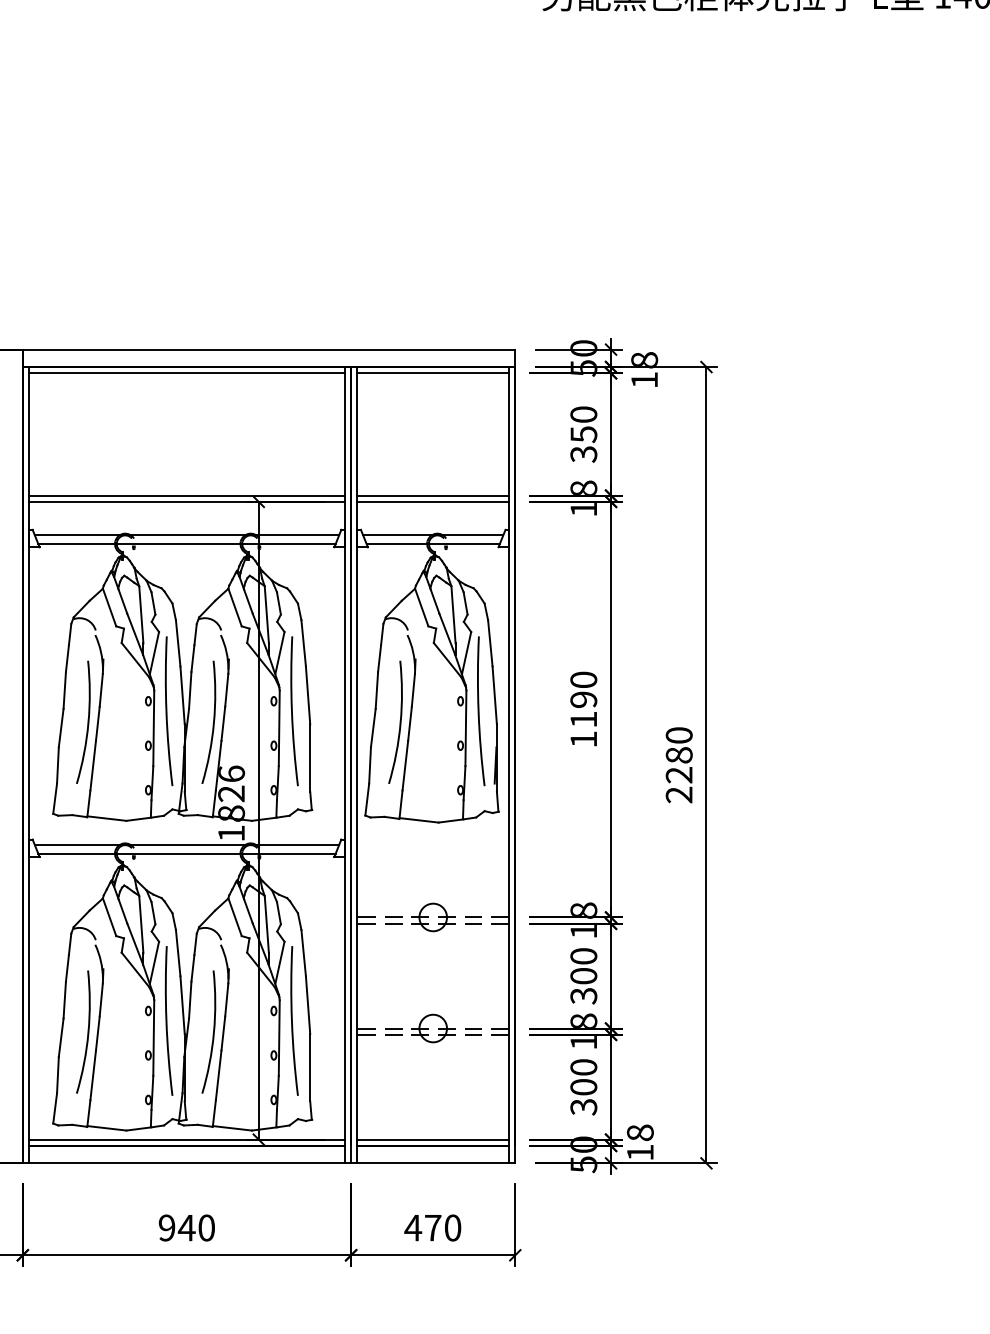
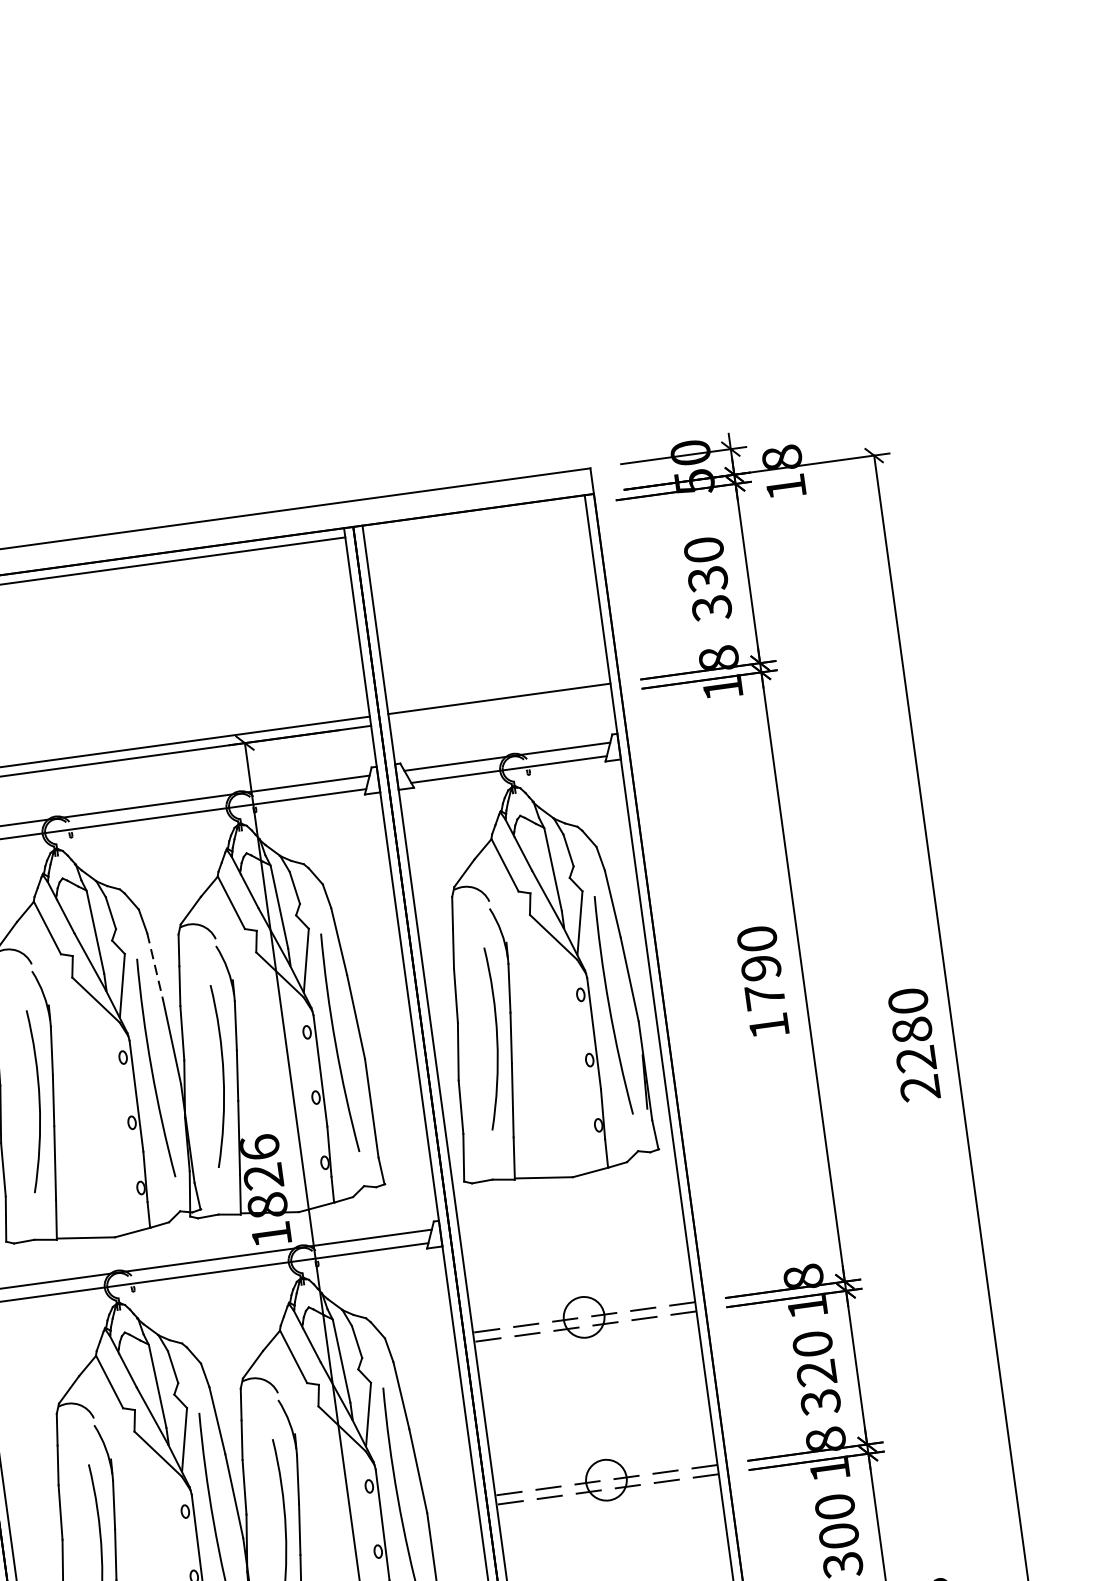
line: (433, 373) -> (475, 519), removed
text: (583, 434) -> (707, 579), 350 -> 330
line: (433, 501) -> (501, 707), removed
line: (178, 643) -> (155, 966), solid -> dashed
text: (583, 719) -> (764, 996), 1190 -> 1790
text: (583, 976) -> (816, 1373), 300 -> 320

